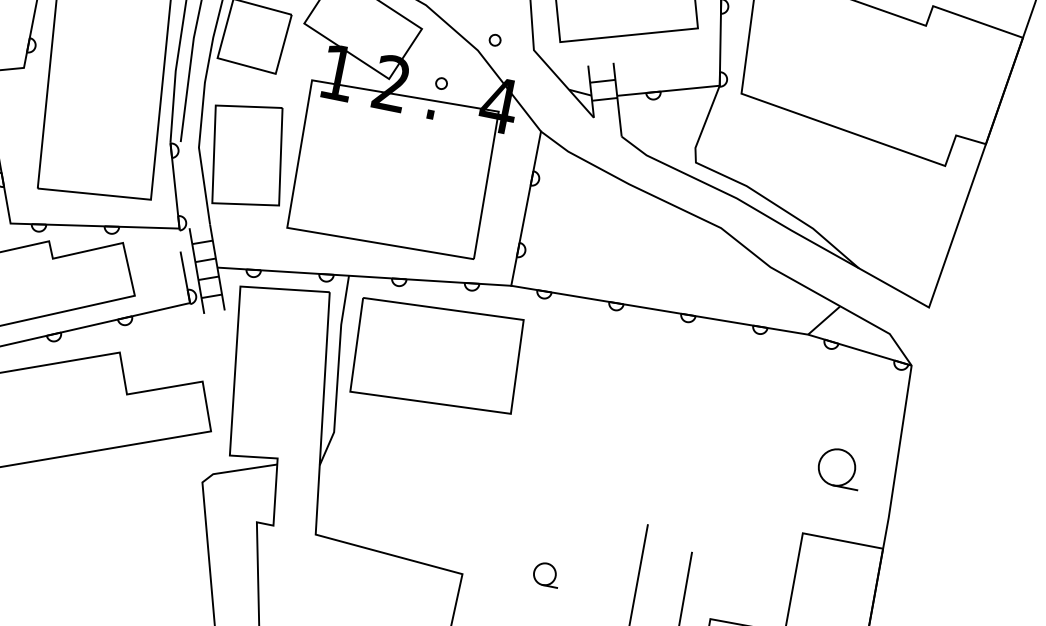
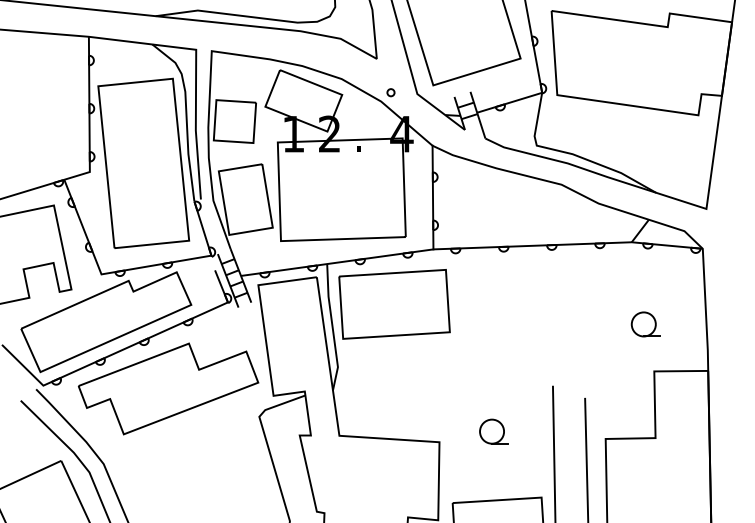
circle: (440, 83) -> (361, 127), removed
part: (839, 468) -> (645, 324), moved
part: (545, 574) -> (493, 431), size x1.67

